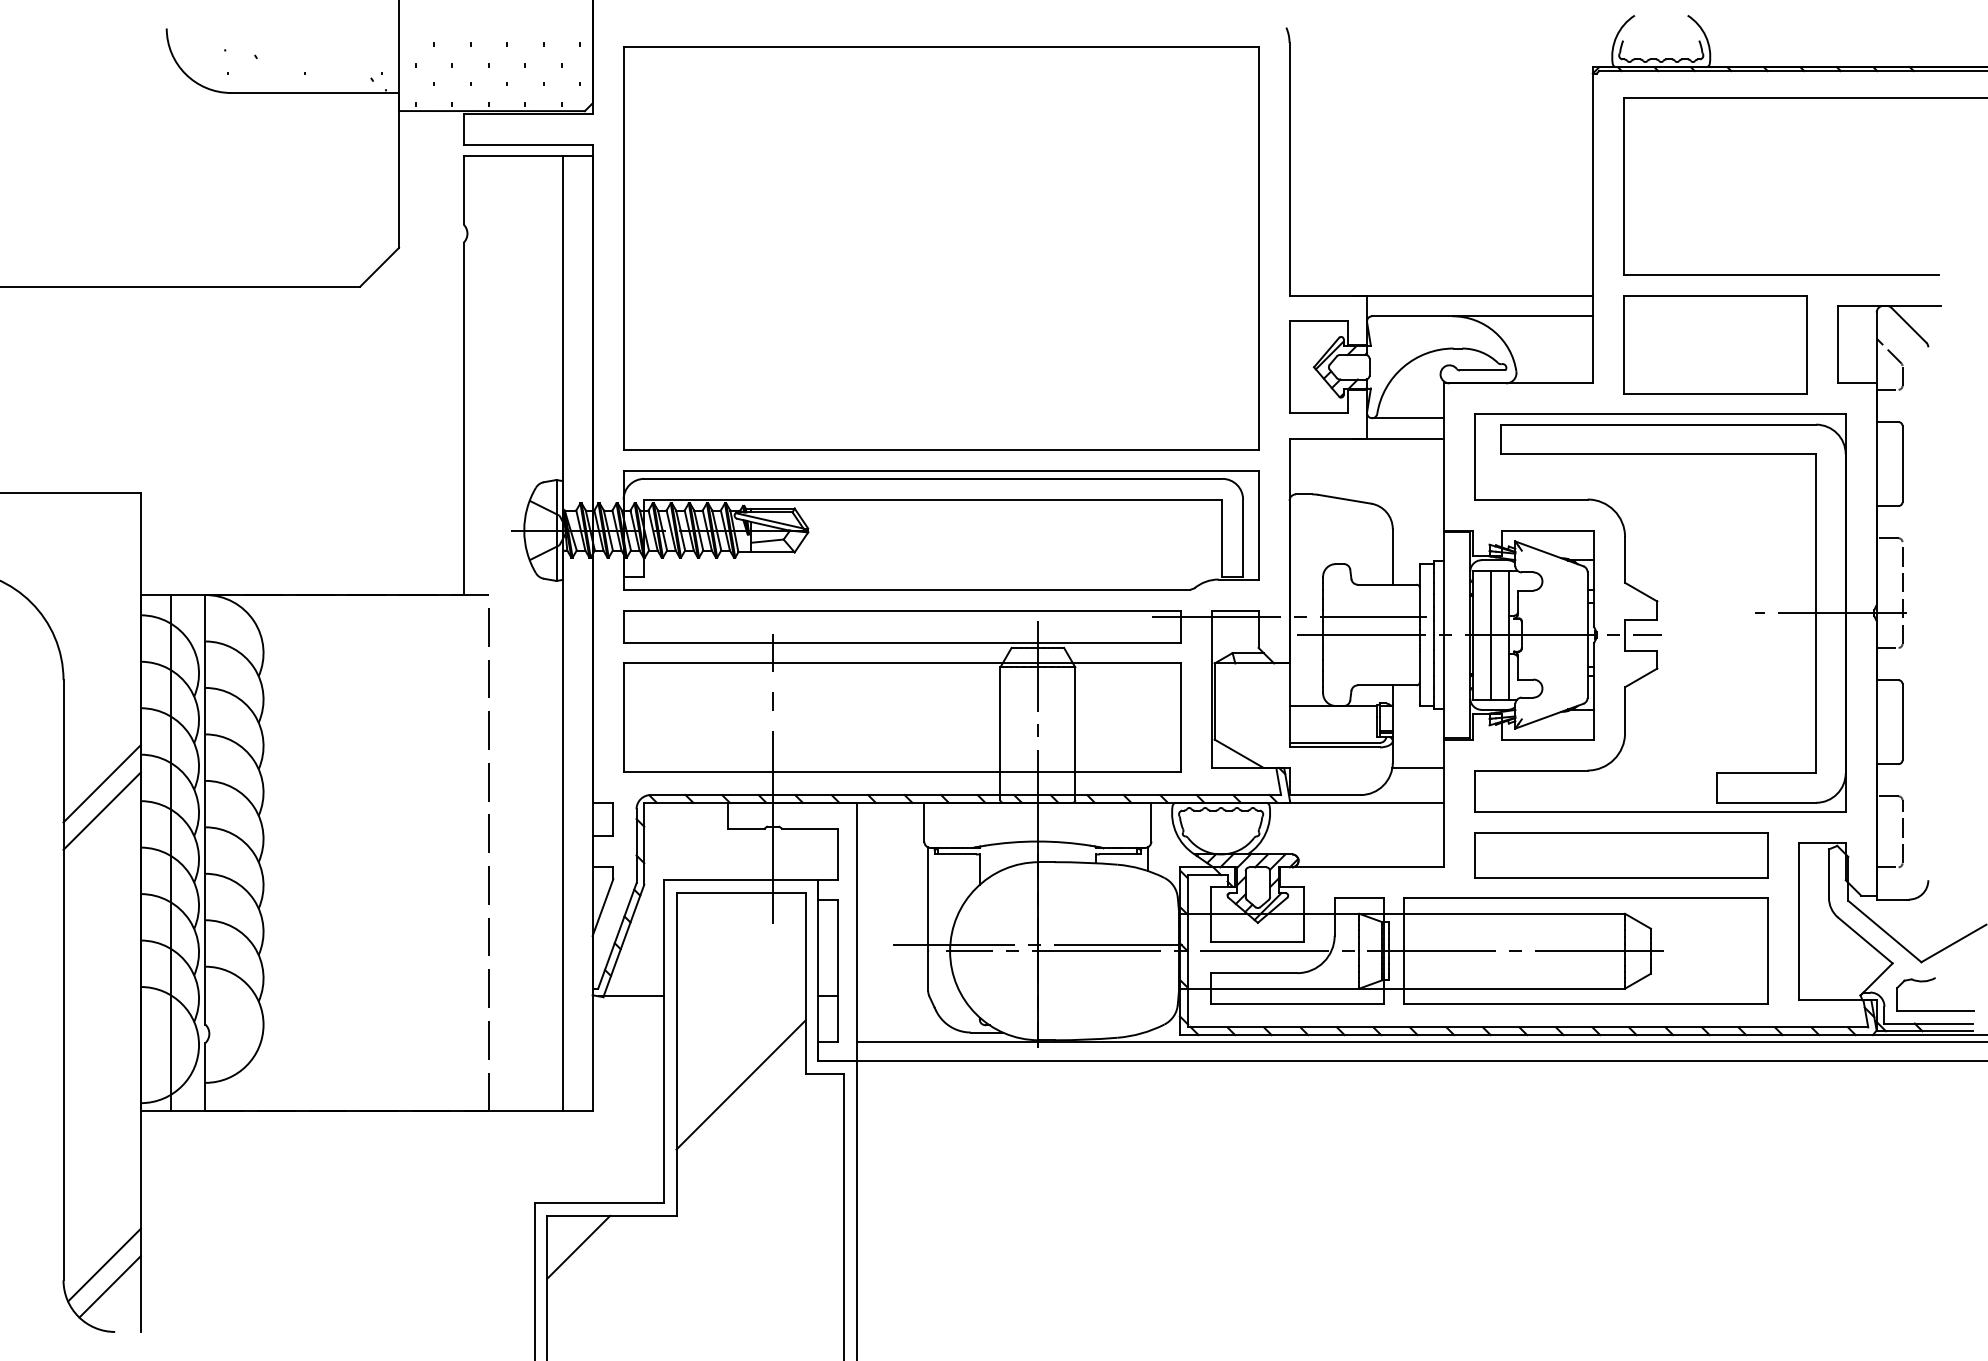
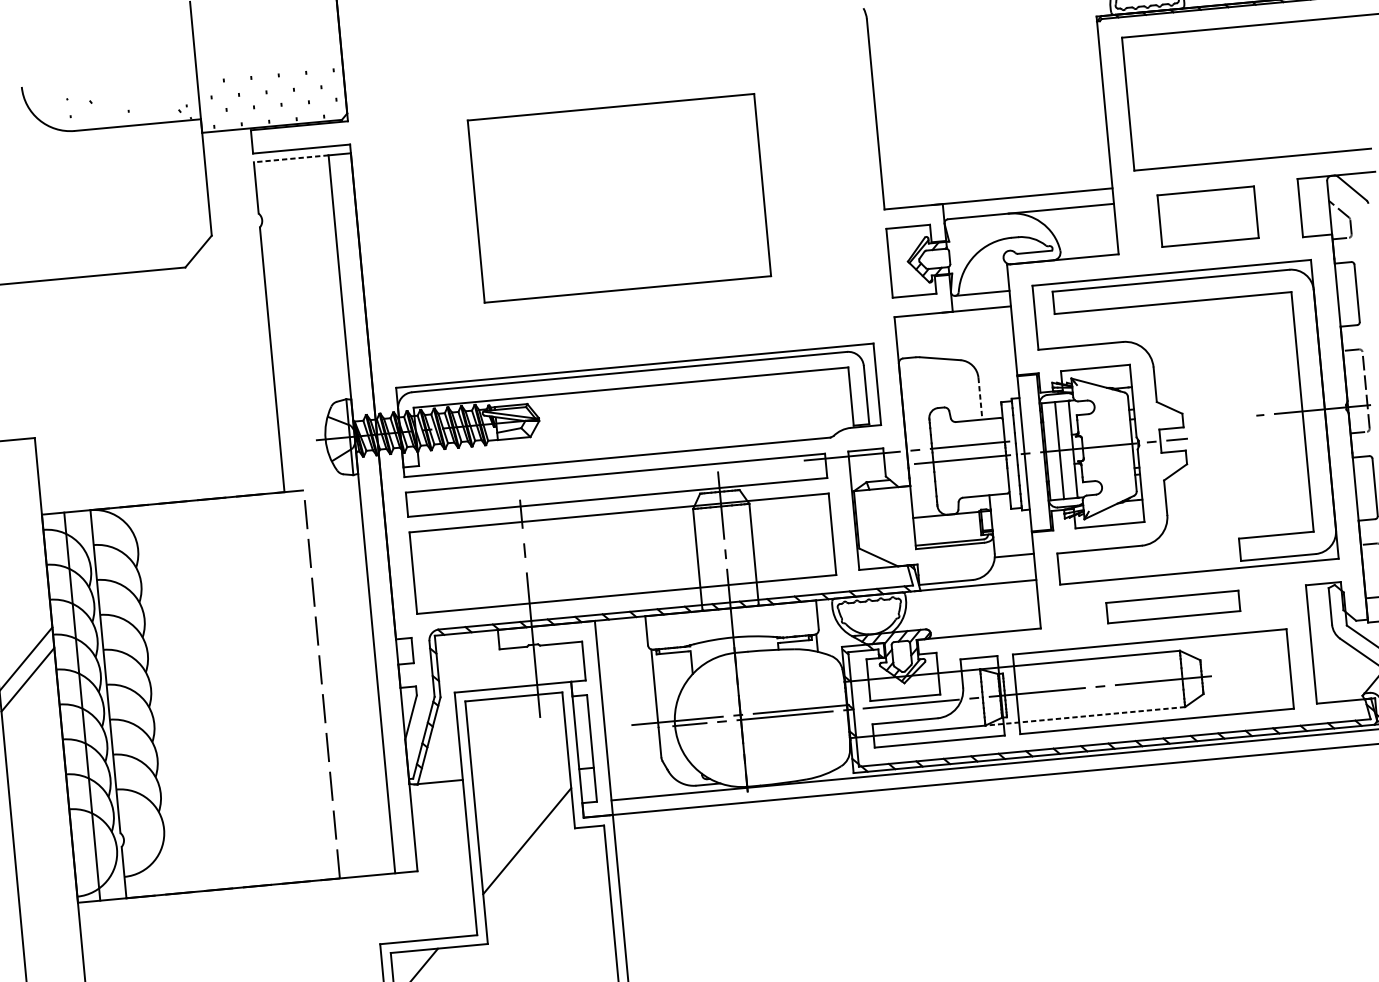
line: (513, 156) -> (291, 159), solid -> dashed
part: (941, 248) -> (619, 198), size x0.6
part: (1715, 344) -> (1208, 216), size x0.7
line: (1392, 556) -> (980, 398), solid -> dashed
part: (1621, 855) -> (1173, 607), size x0.6
line: (1492, 988) -> (1085, 716), solid -> dashed

